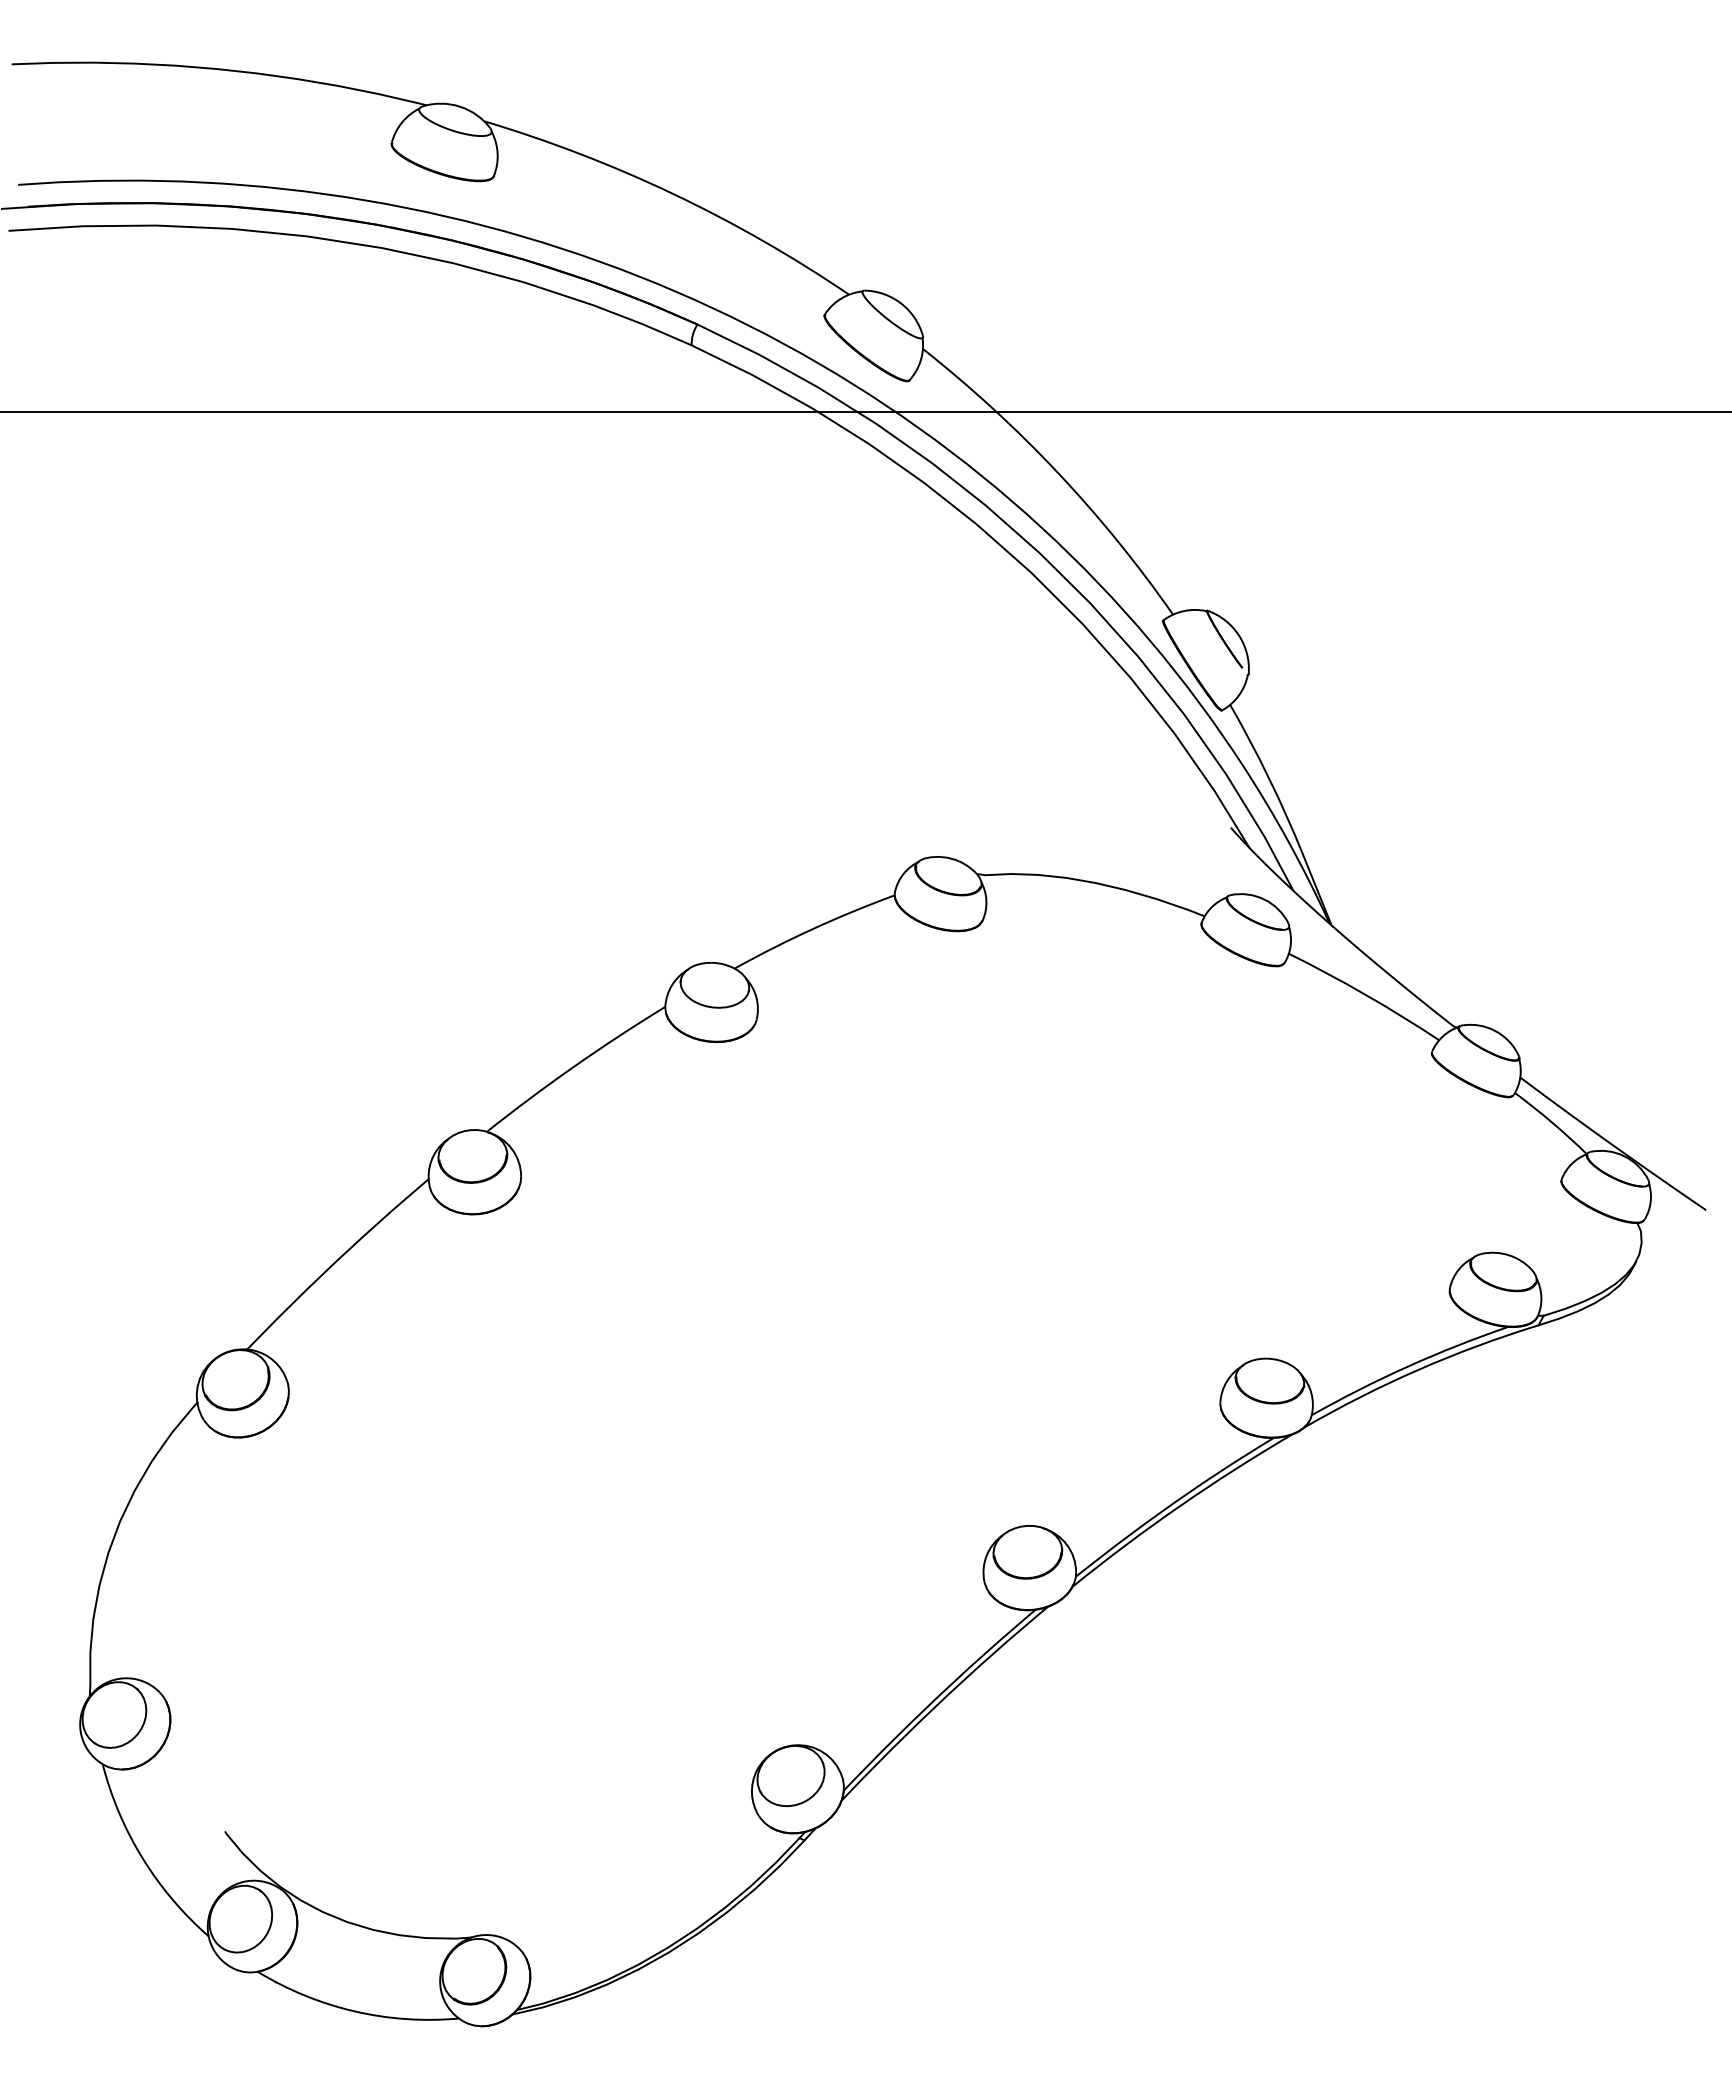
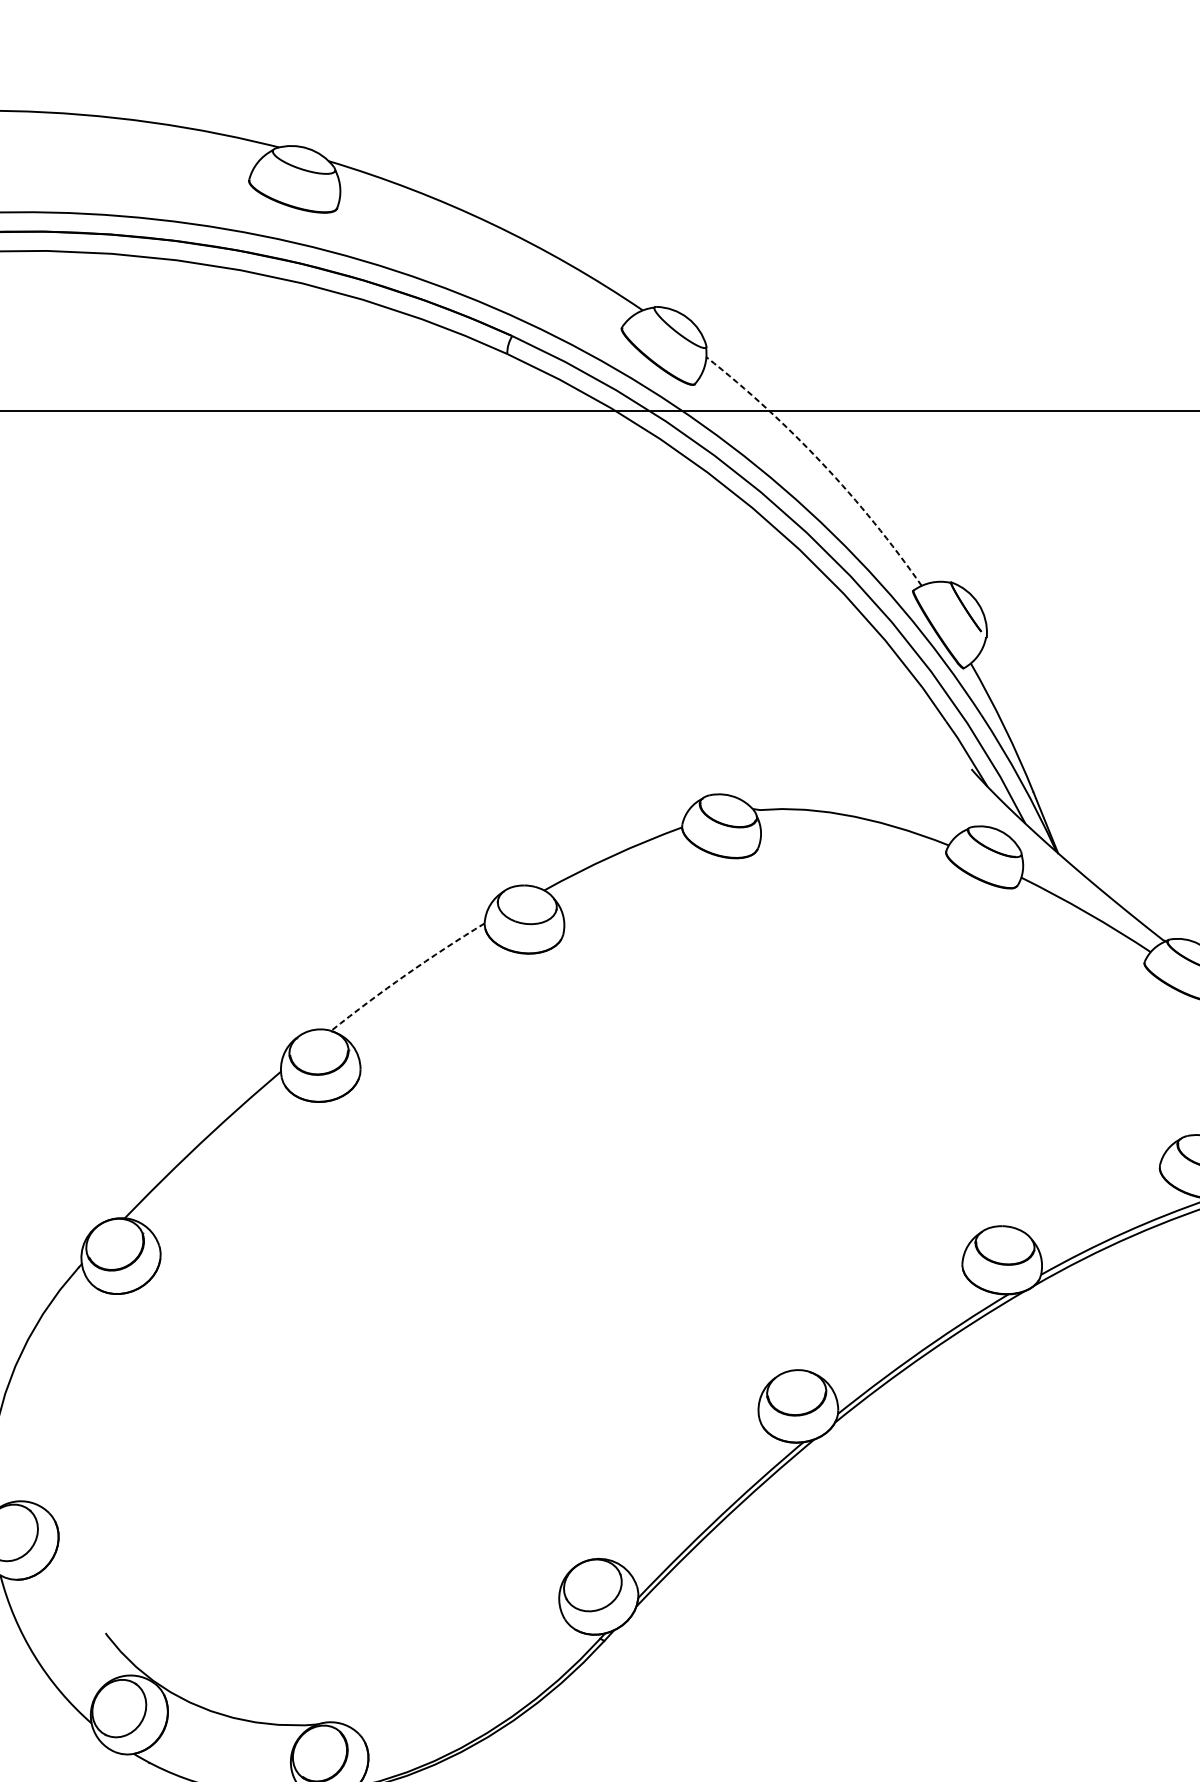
arc: (1057, 472) -> (822, 463), solid -> dashed
arc: (574, 1066) -> (406, 974), solid -> dashed

